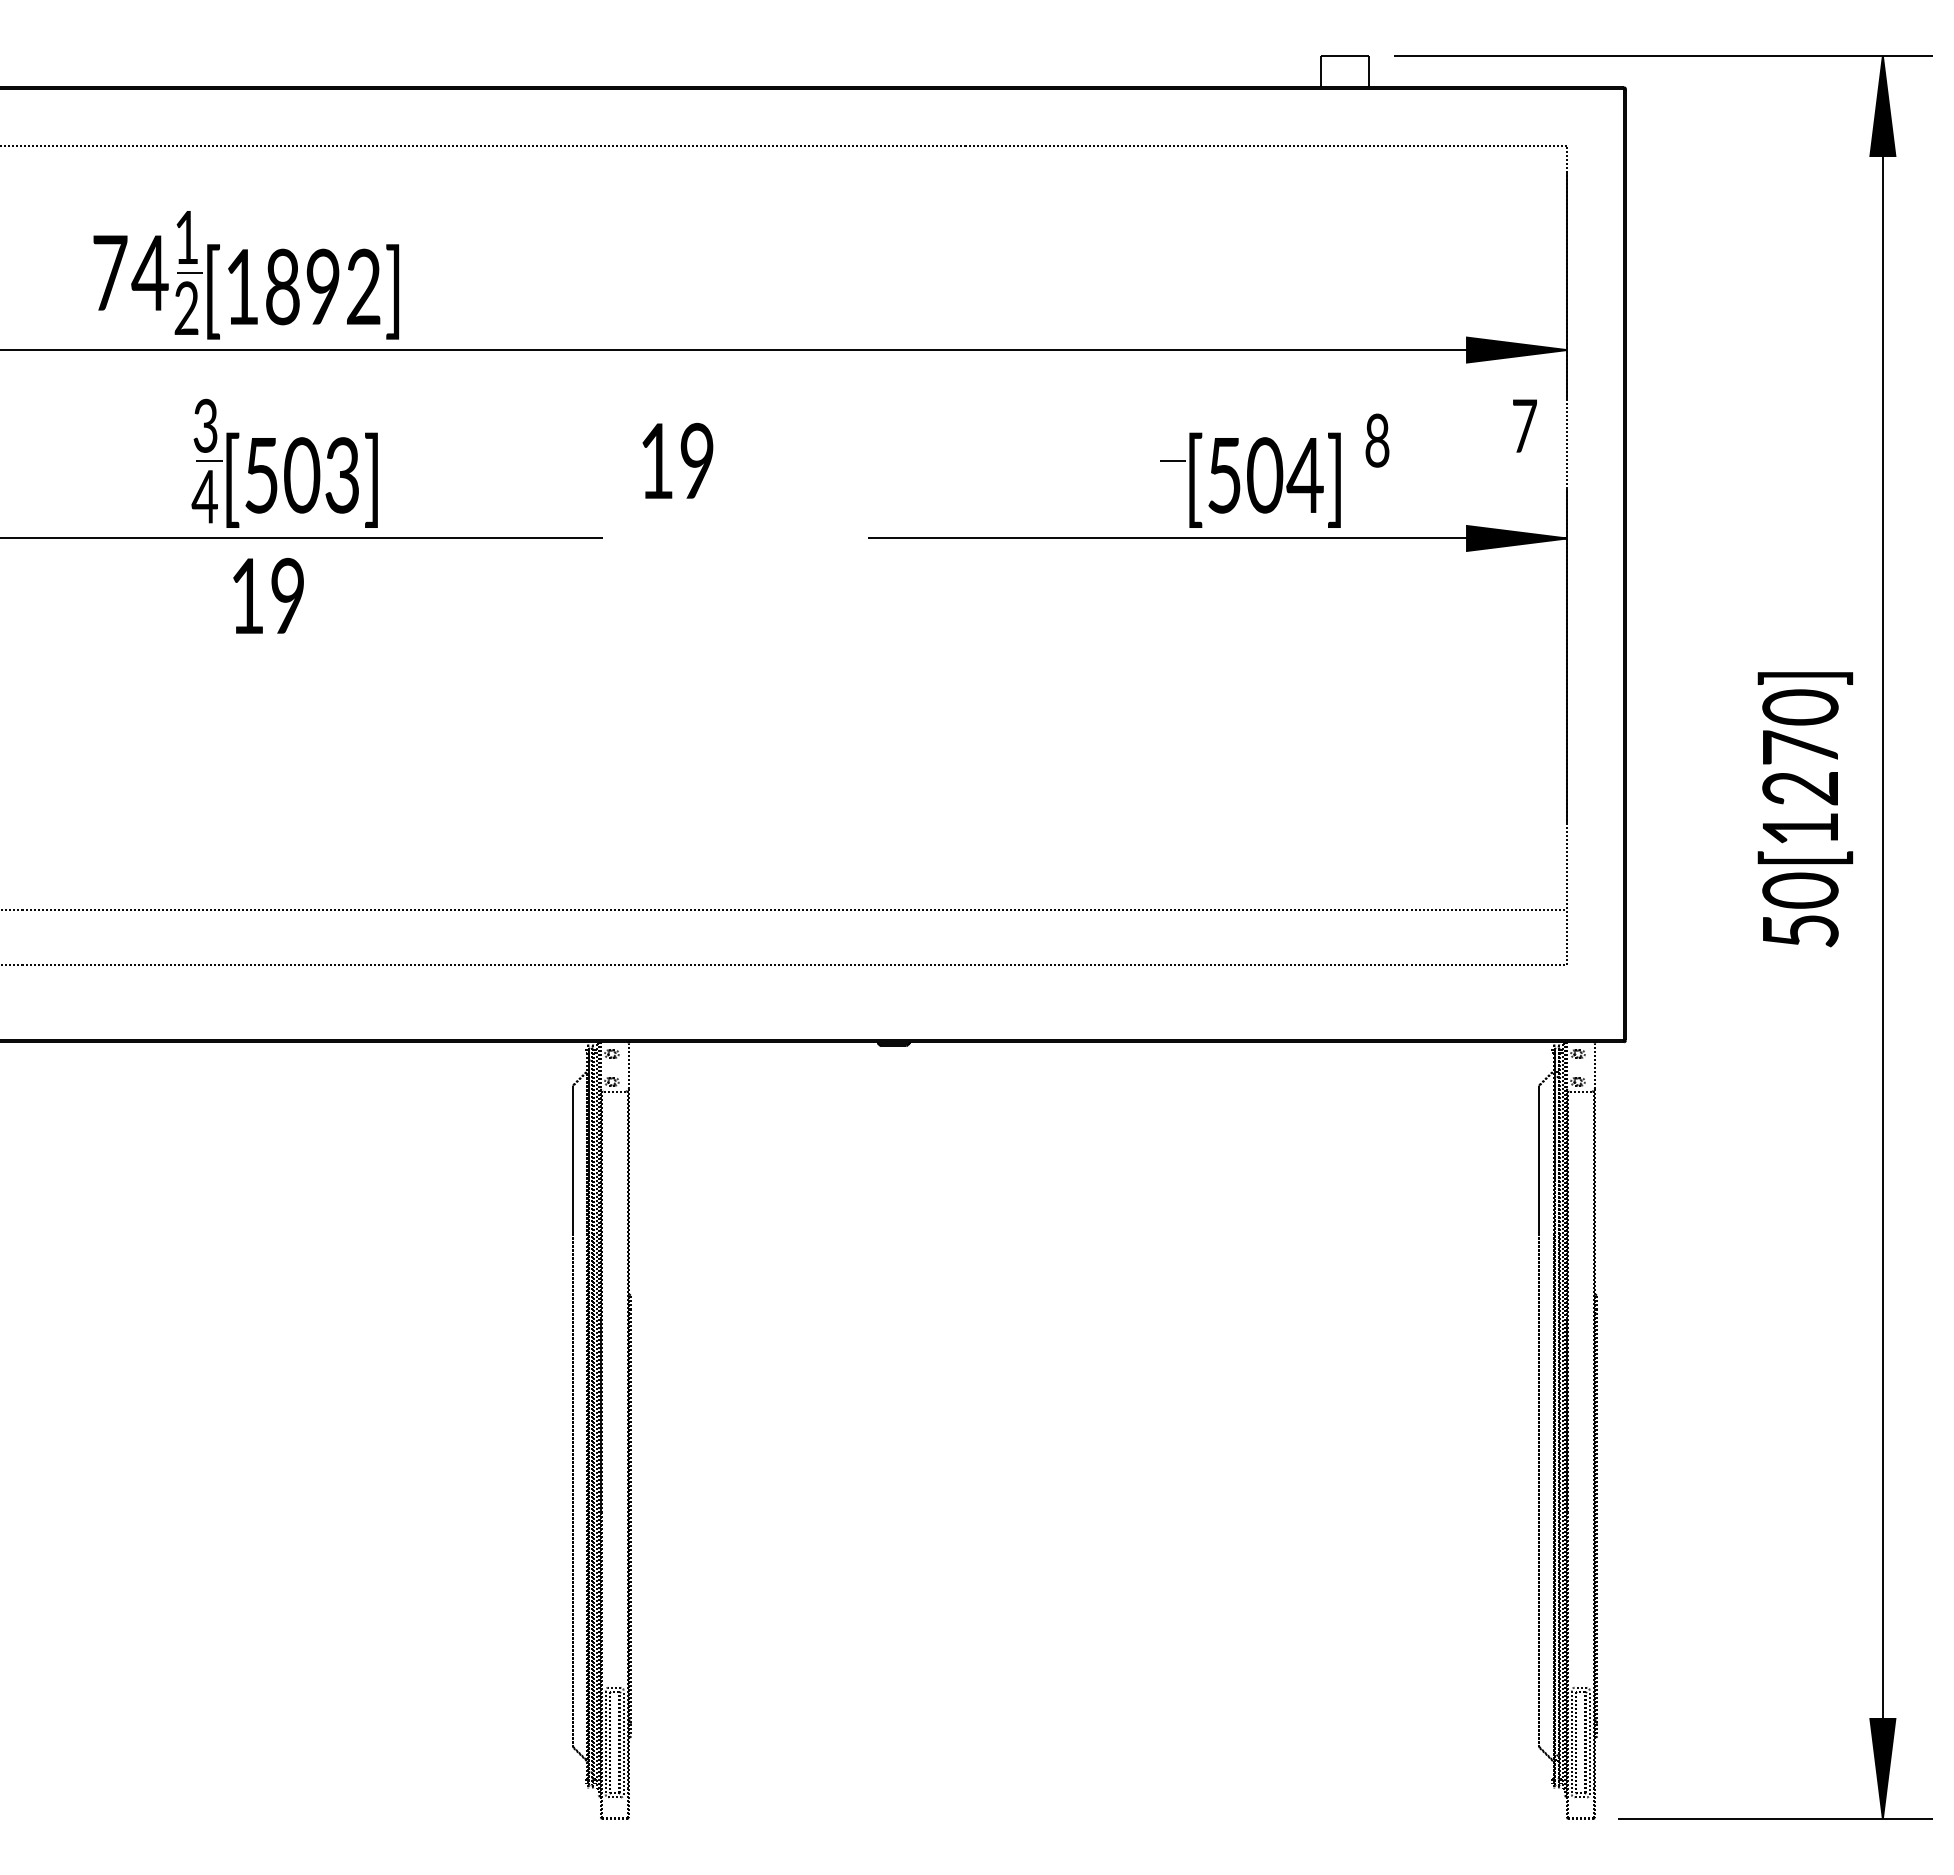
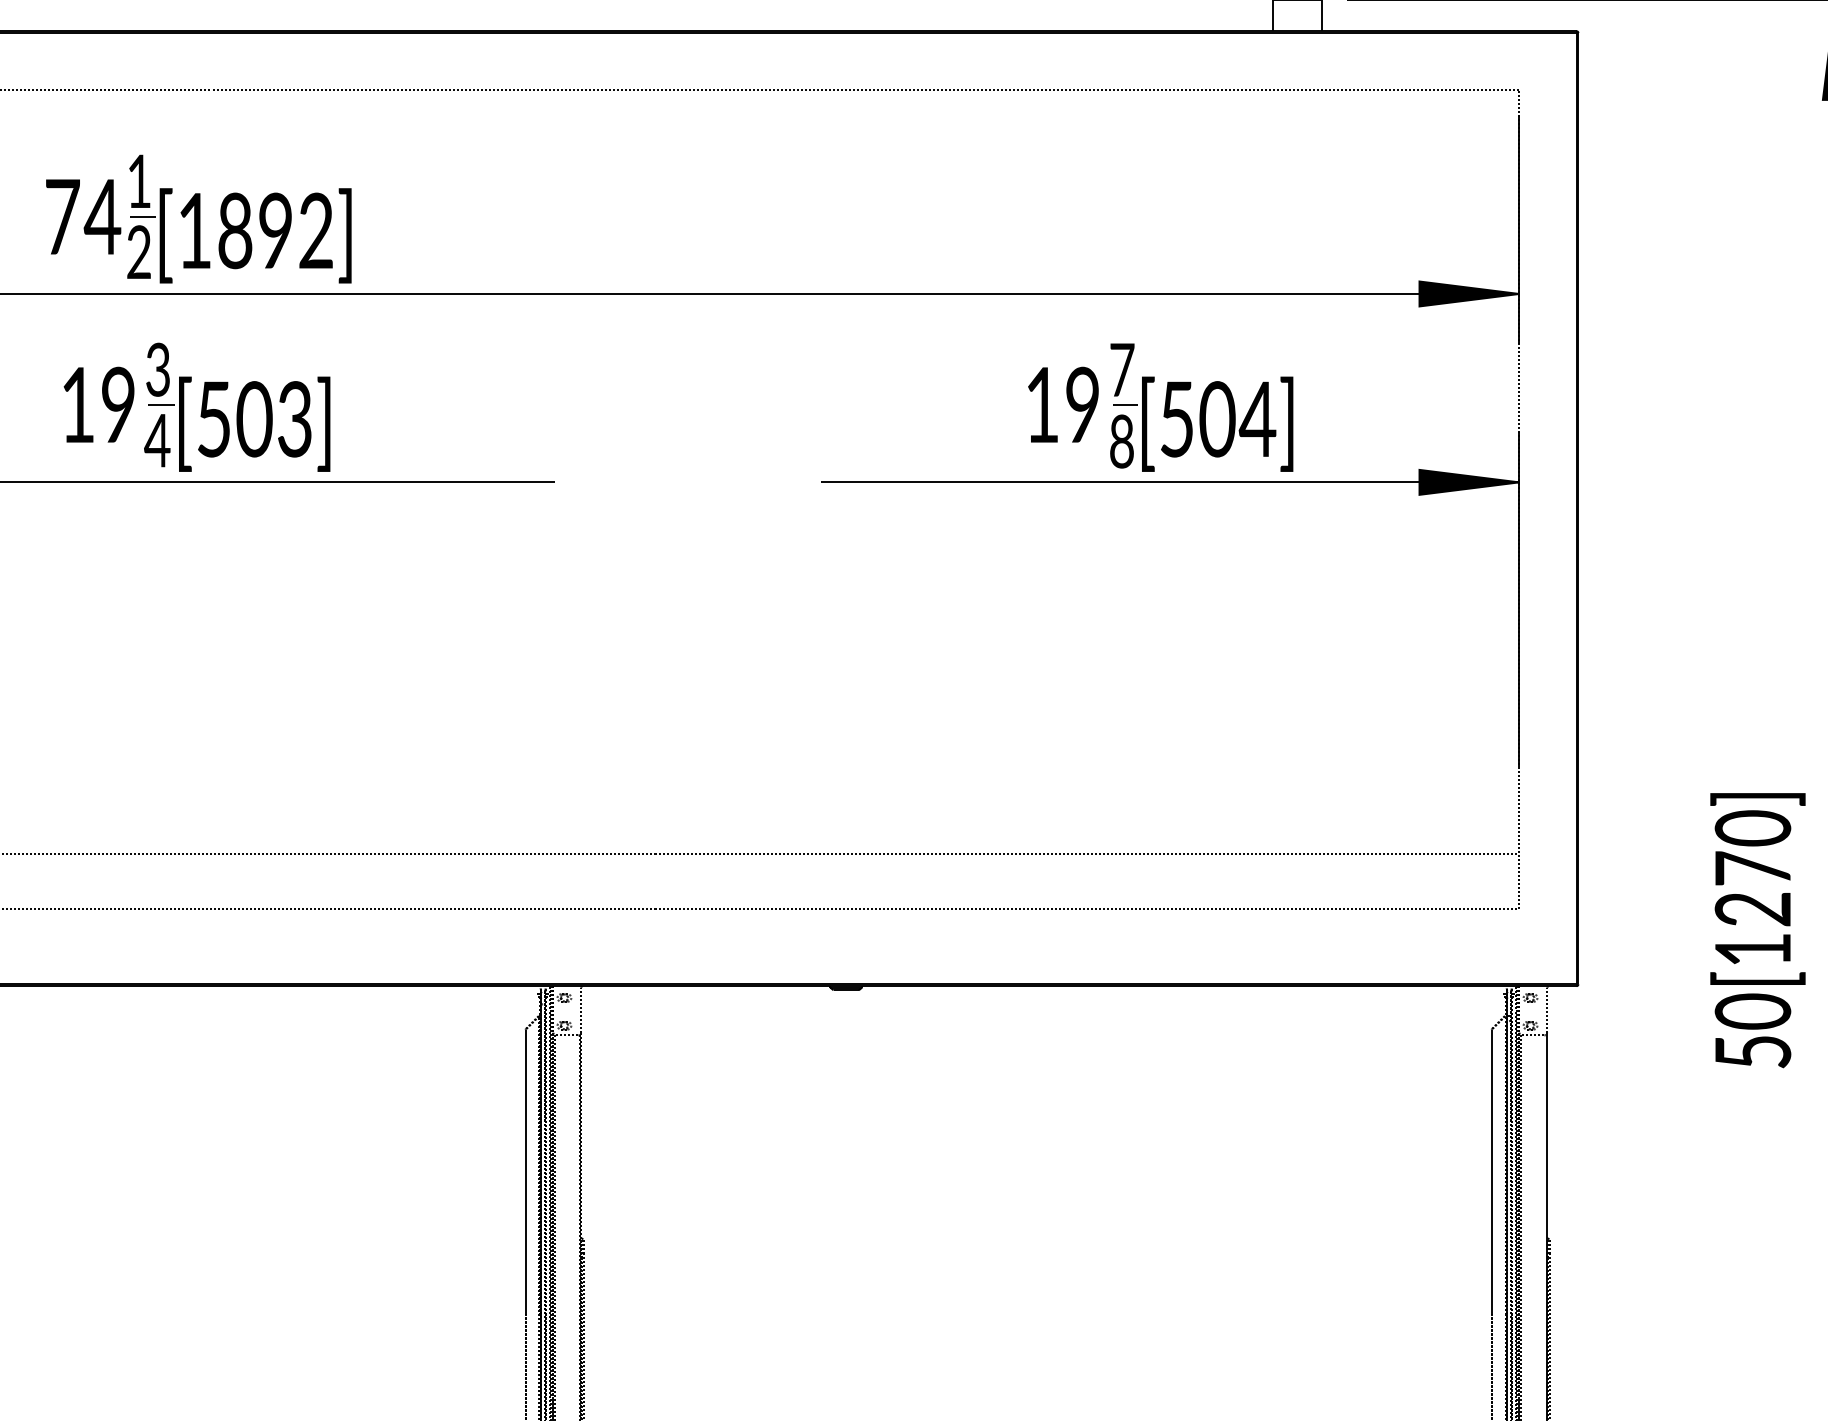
text: (1524, 425) -> (1122, 369), moved
text: (1377, 440) -> (1122, 441), moved
text: (677, 460) -> (1063, 404), moved
text: (268, 595) -> (99, 404), moved
text: (1805, 809) -> (1758, 930), moved

